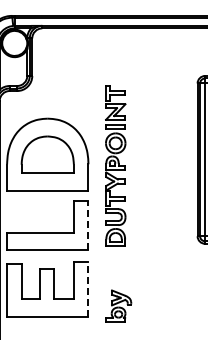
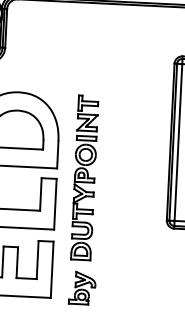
part: (115, 165) -> (84, 177), moved
line: (88, 225) -> (55, 204), dashed -> solid
line: (88, 289) -> (52, 269), dashed -> solid

